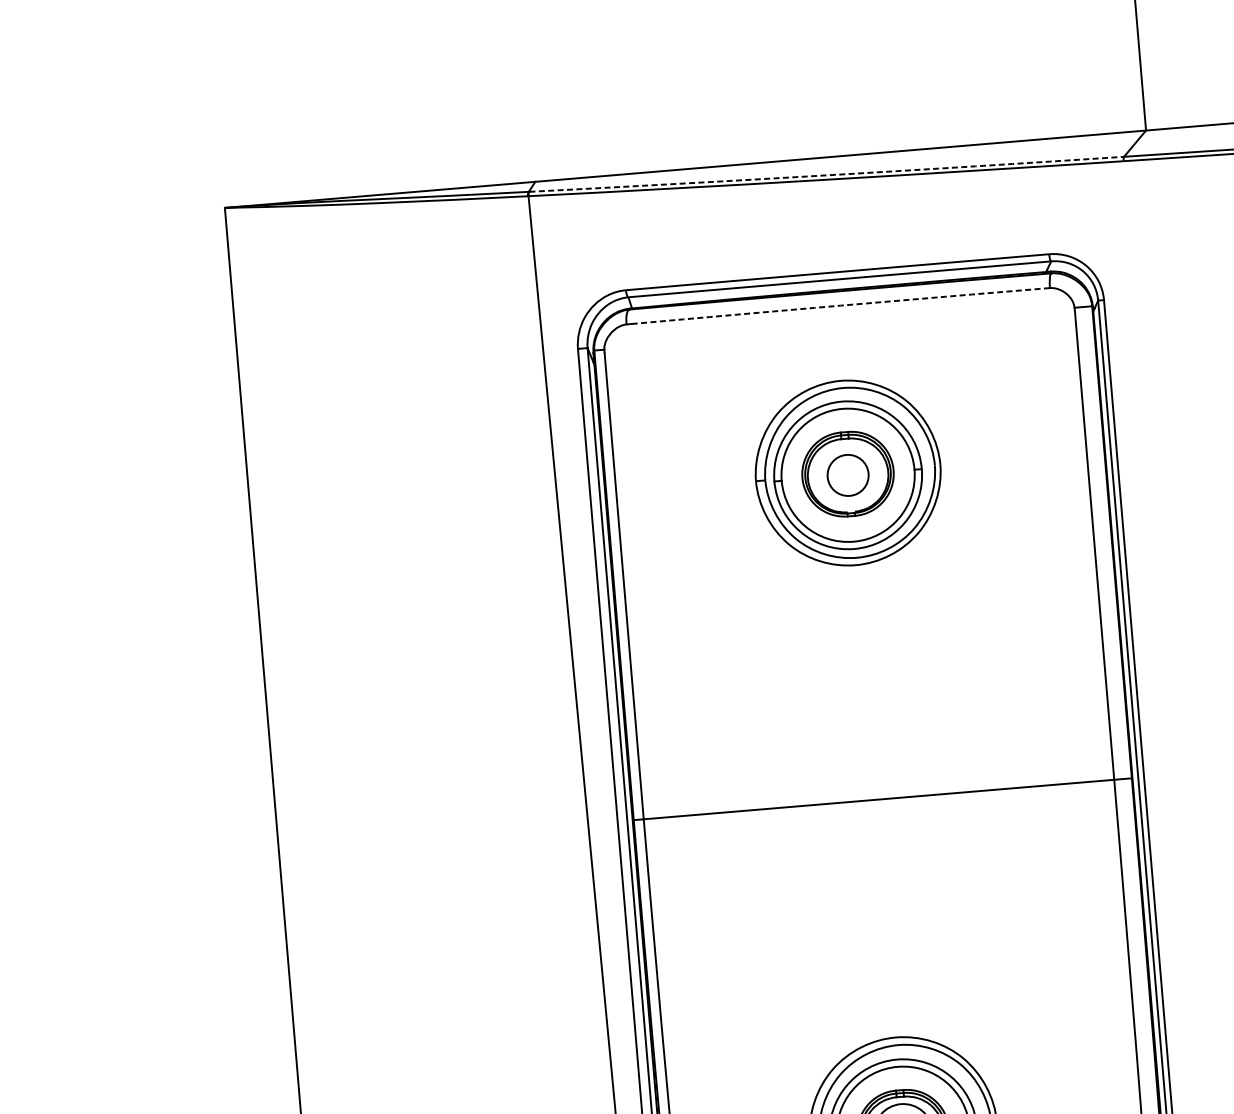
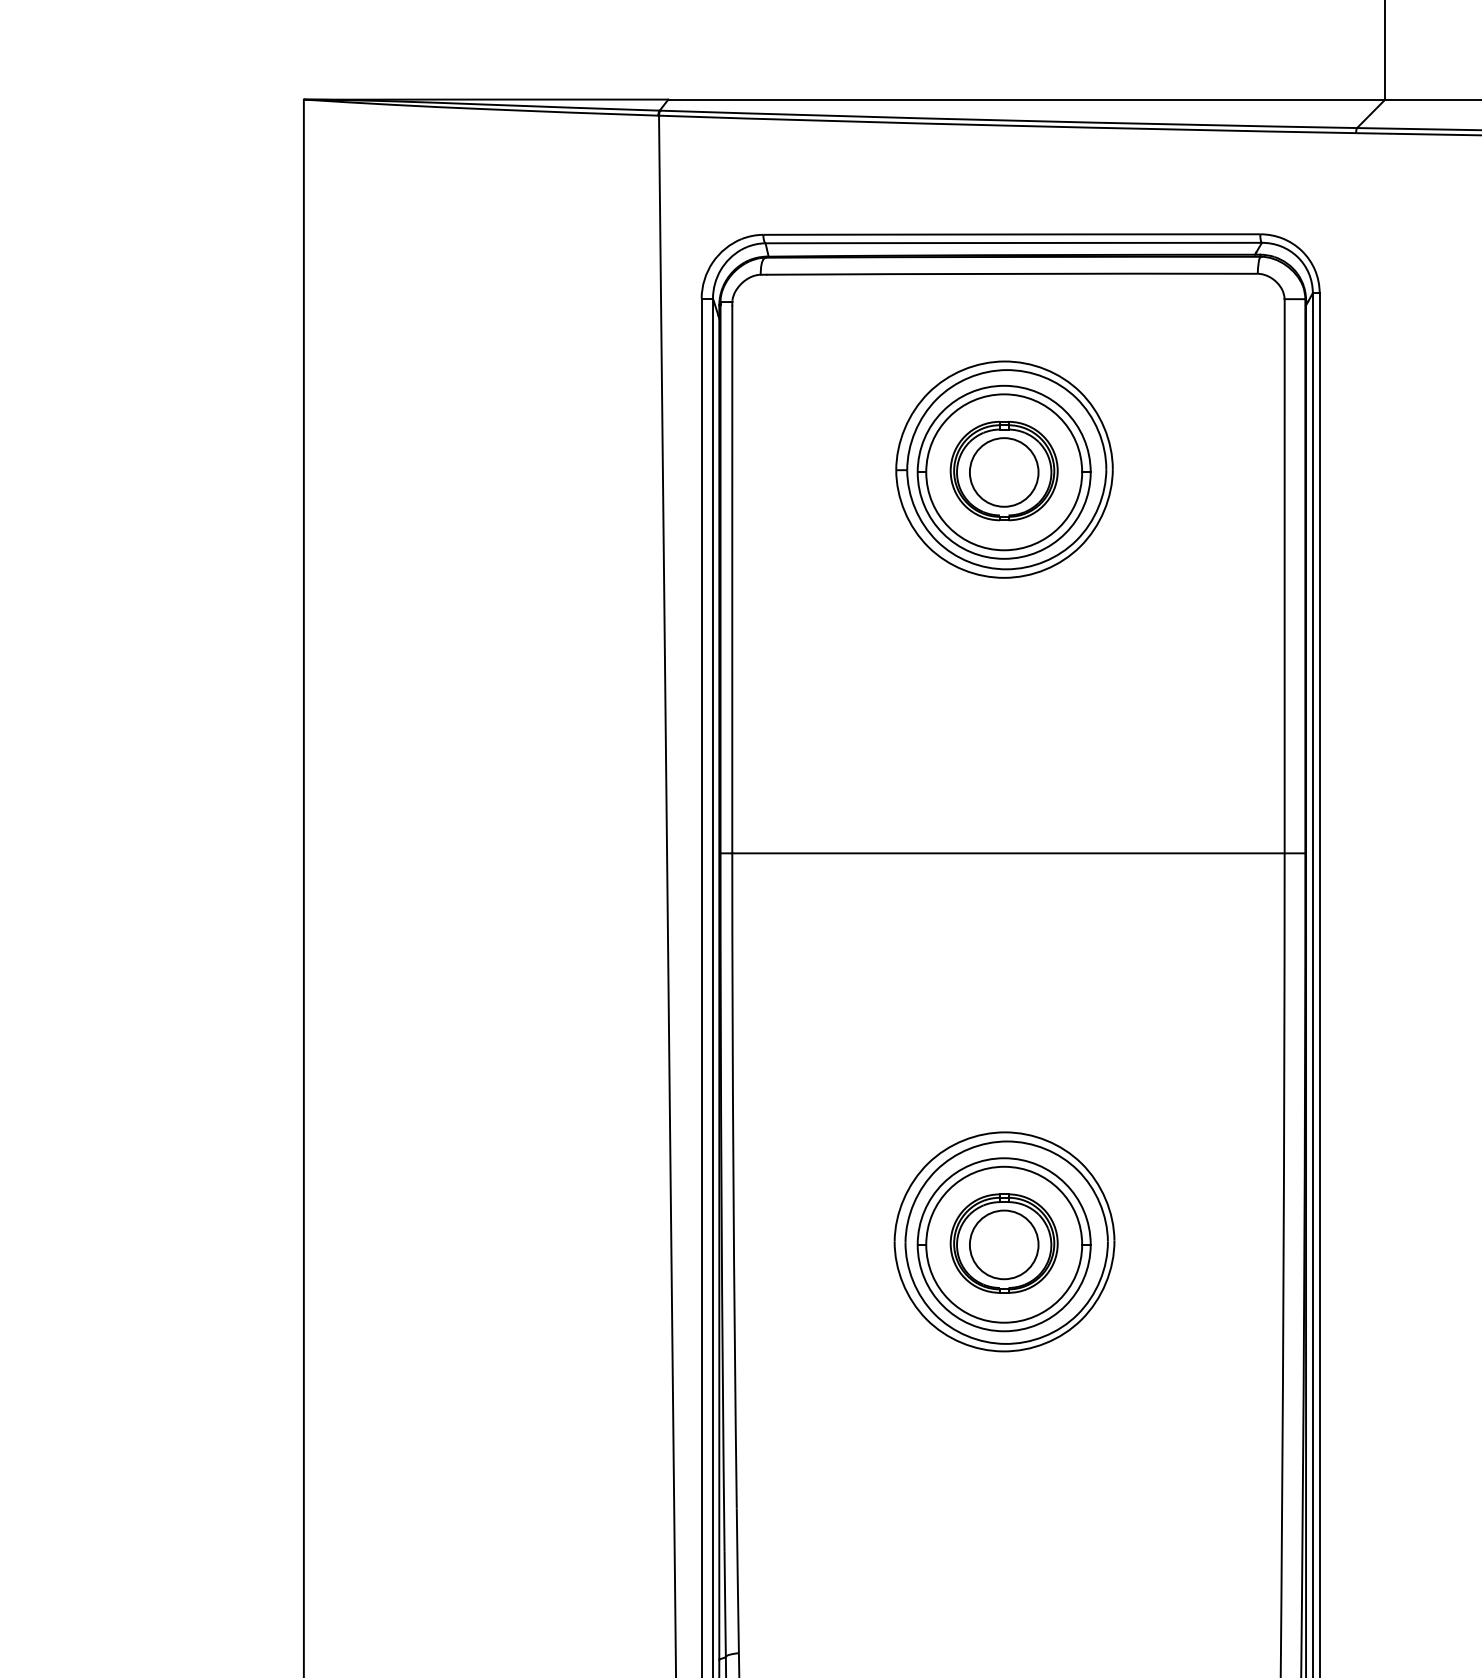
arc: (826, 175) -> (1008, 120), dashed -> solid
arc: (840, 305) -> (1012, 273), dashed -> solid
circle: (847, 475) -> (1003, 472), size x1.43

